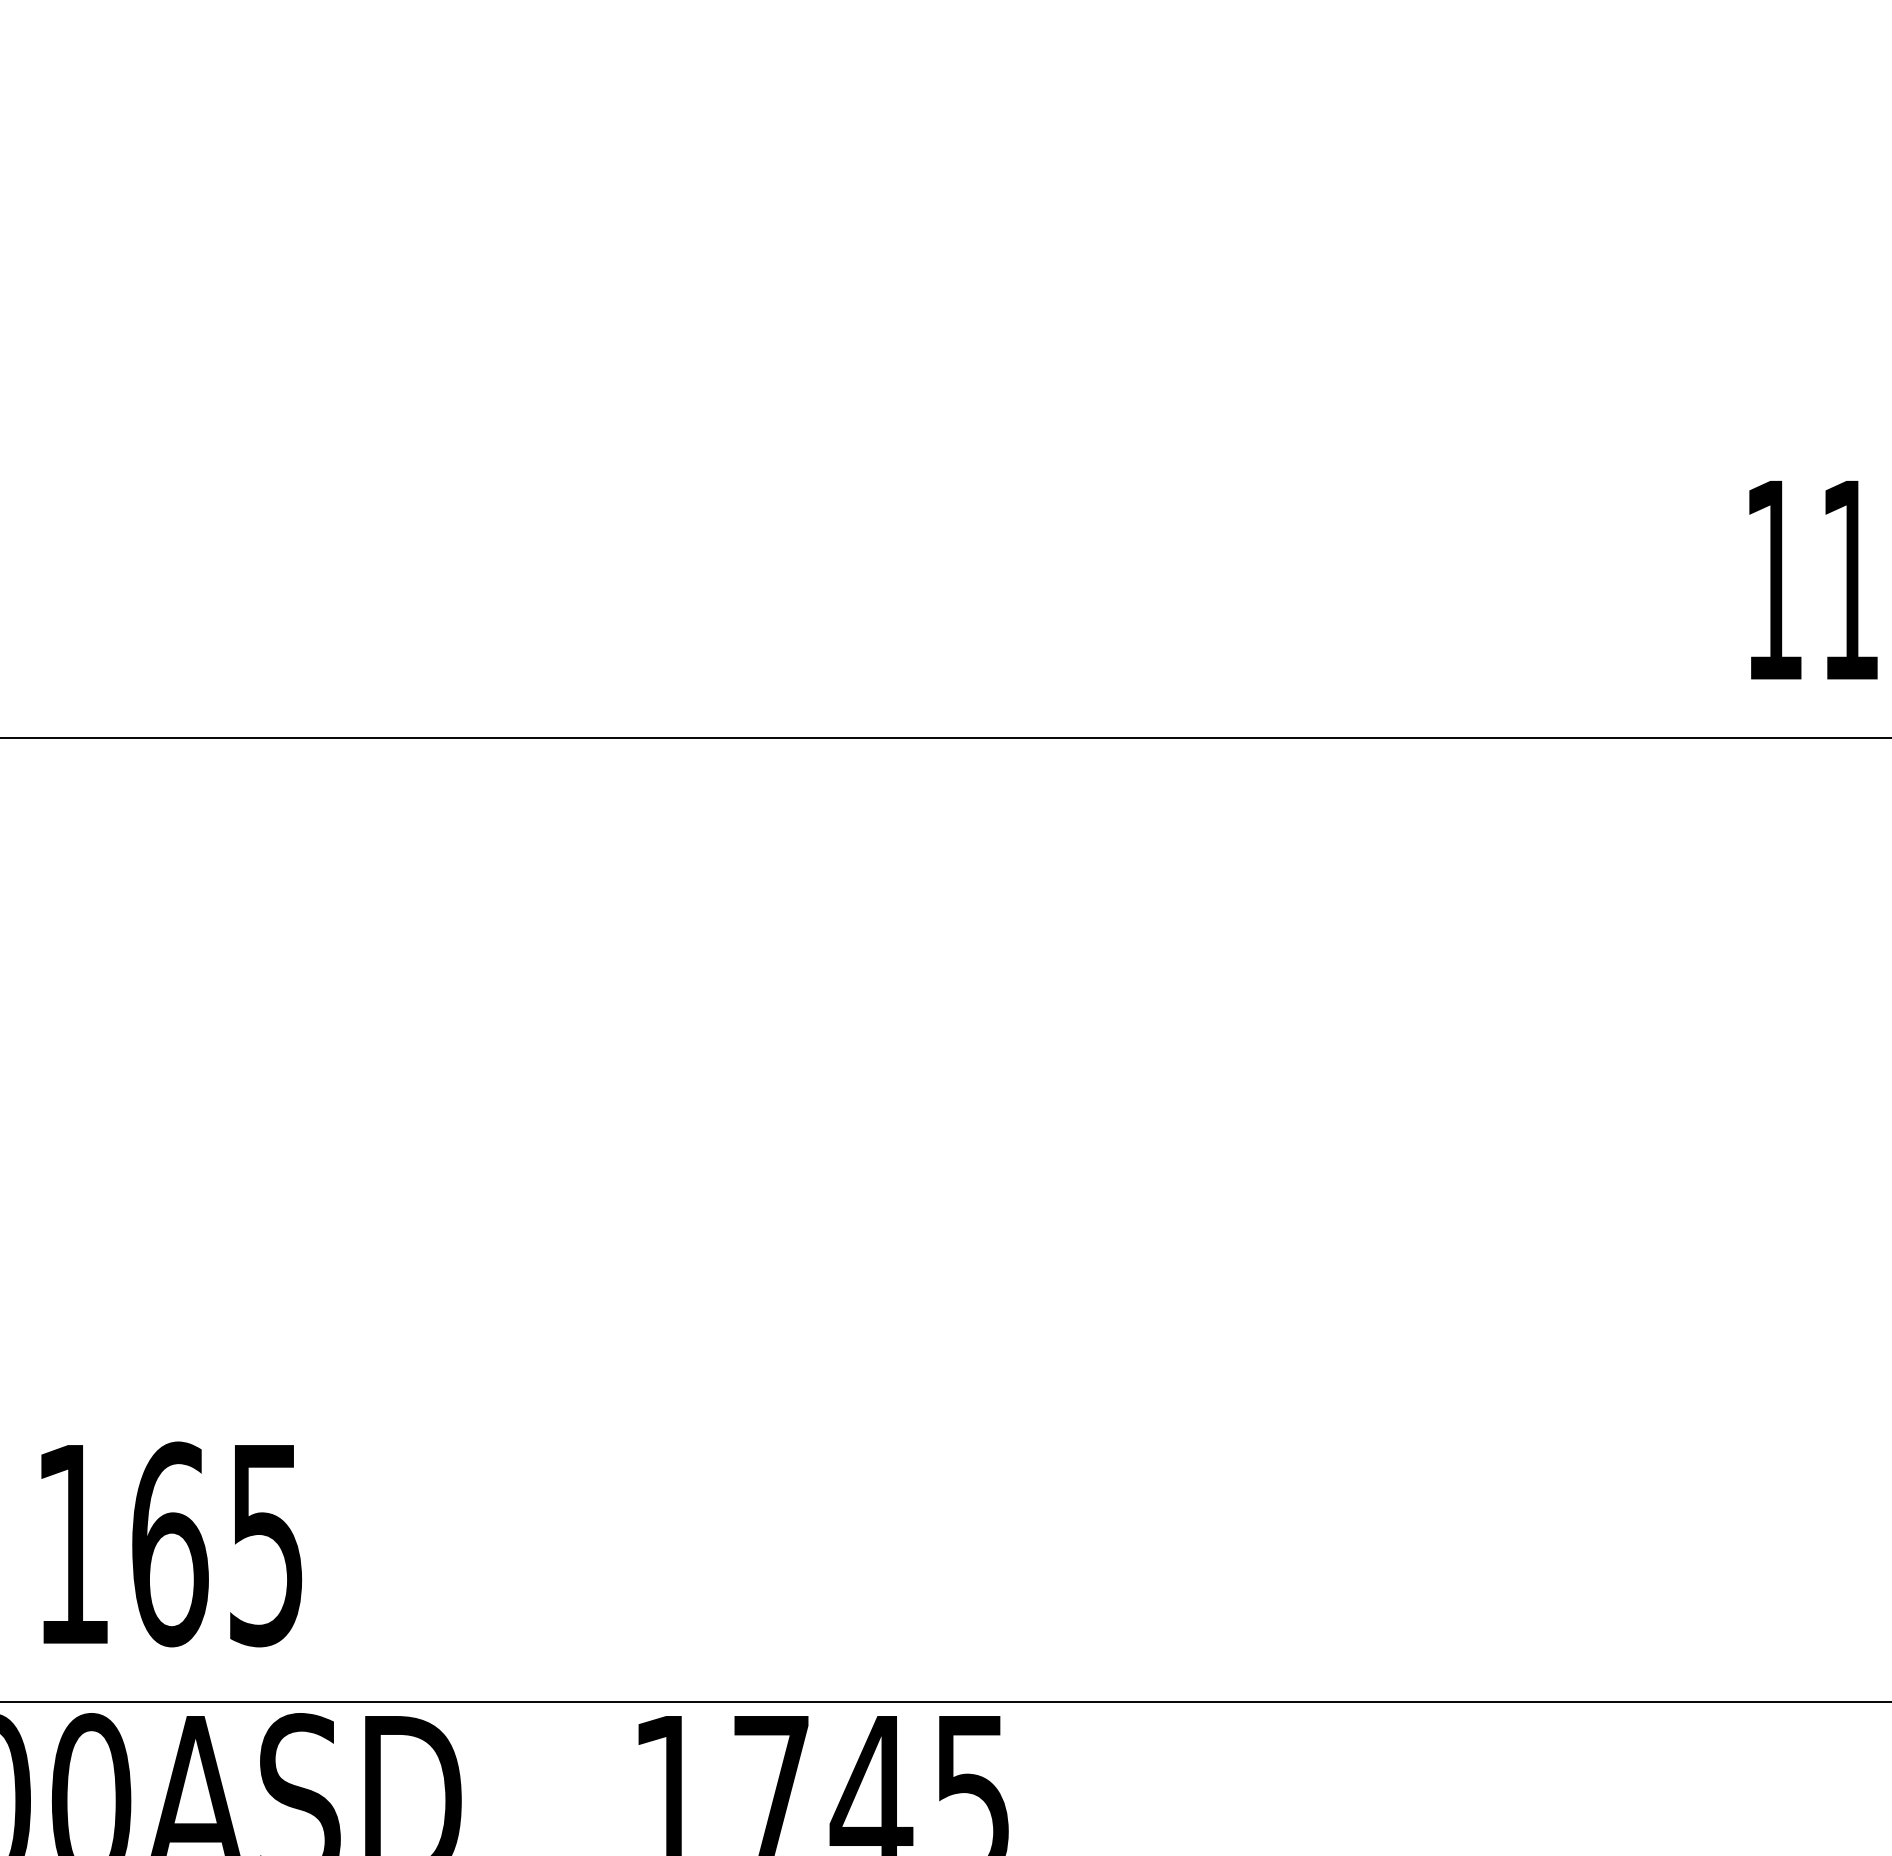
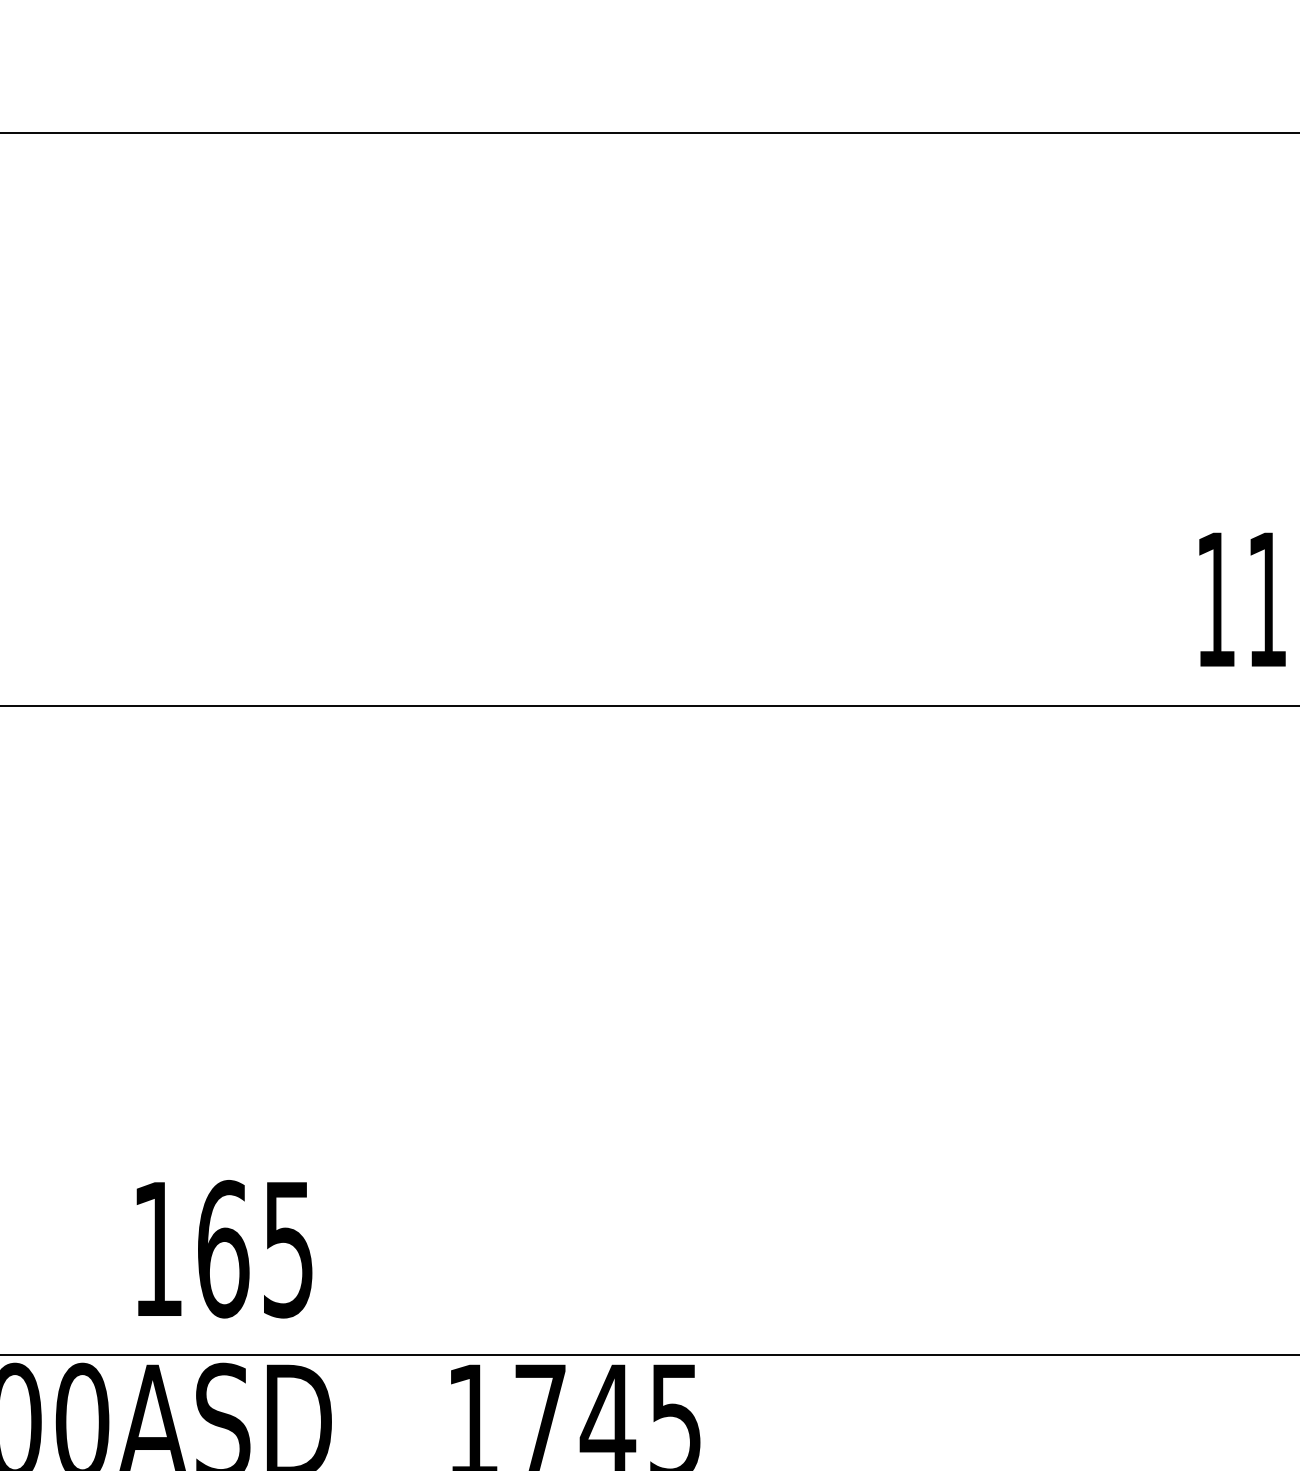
text: (171, 1544) -> (224, 1249), moved

